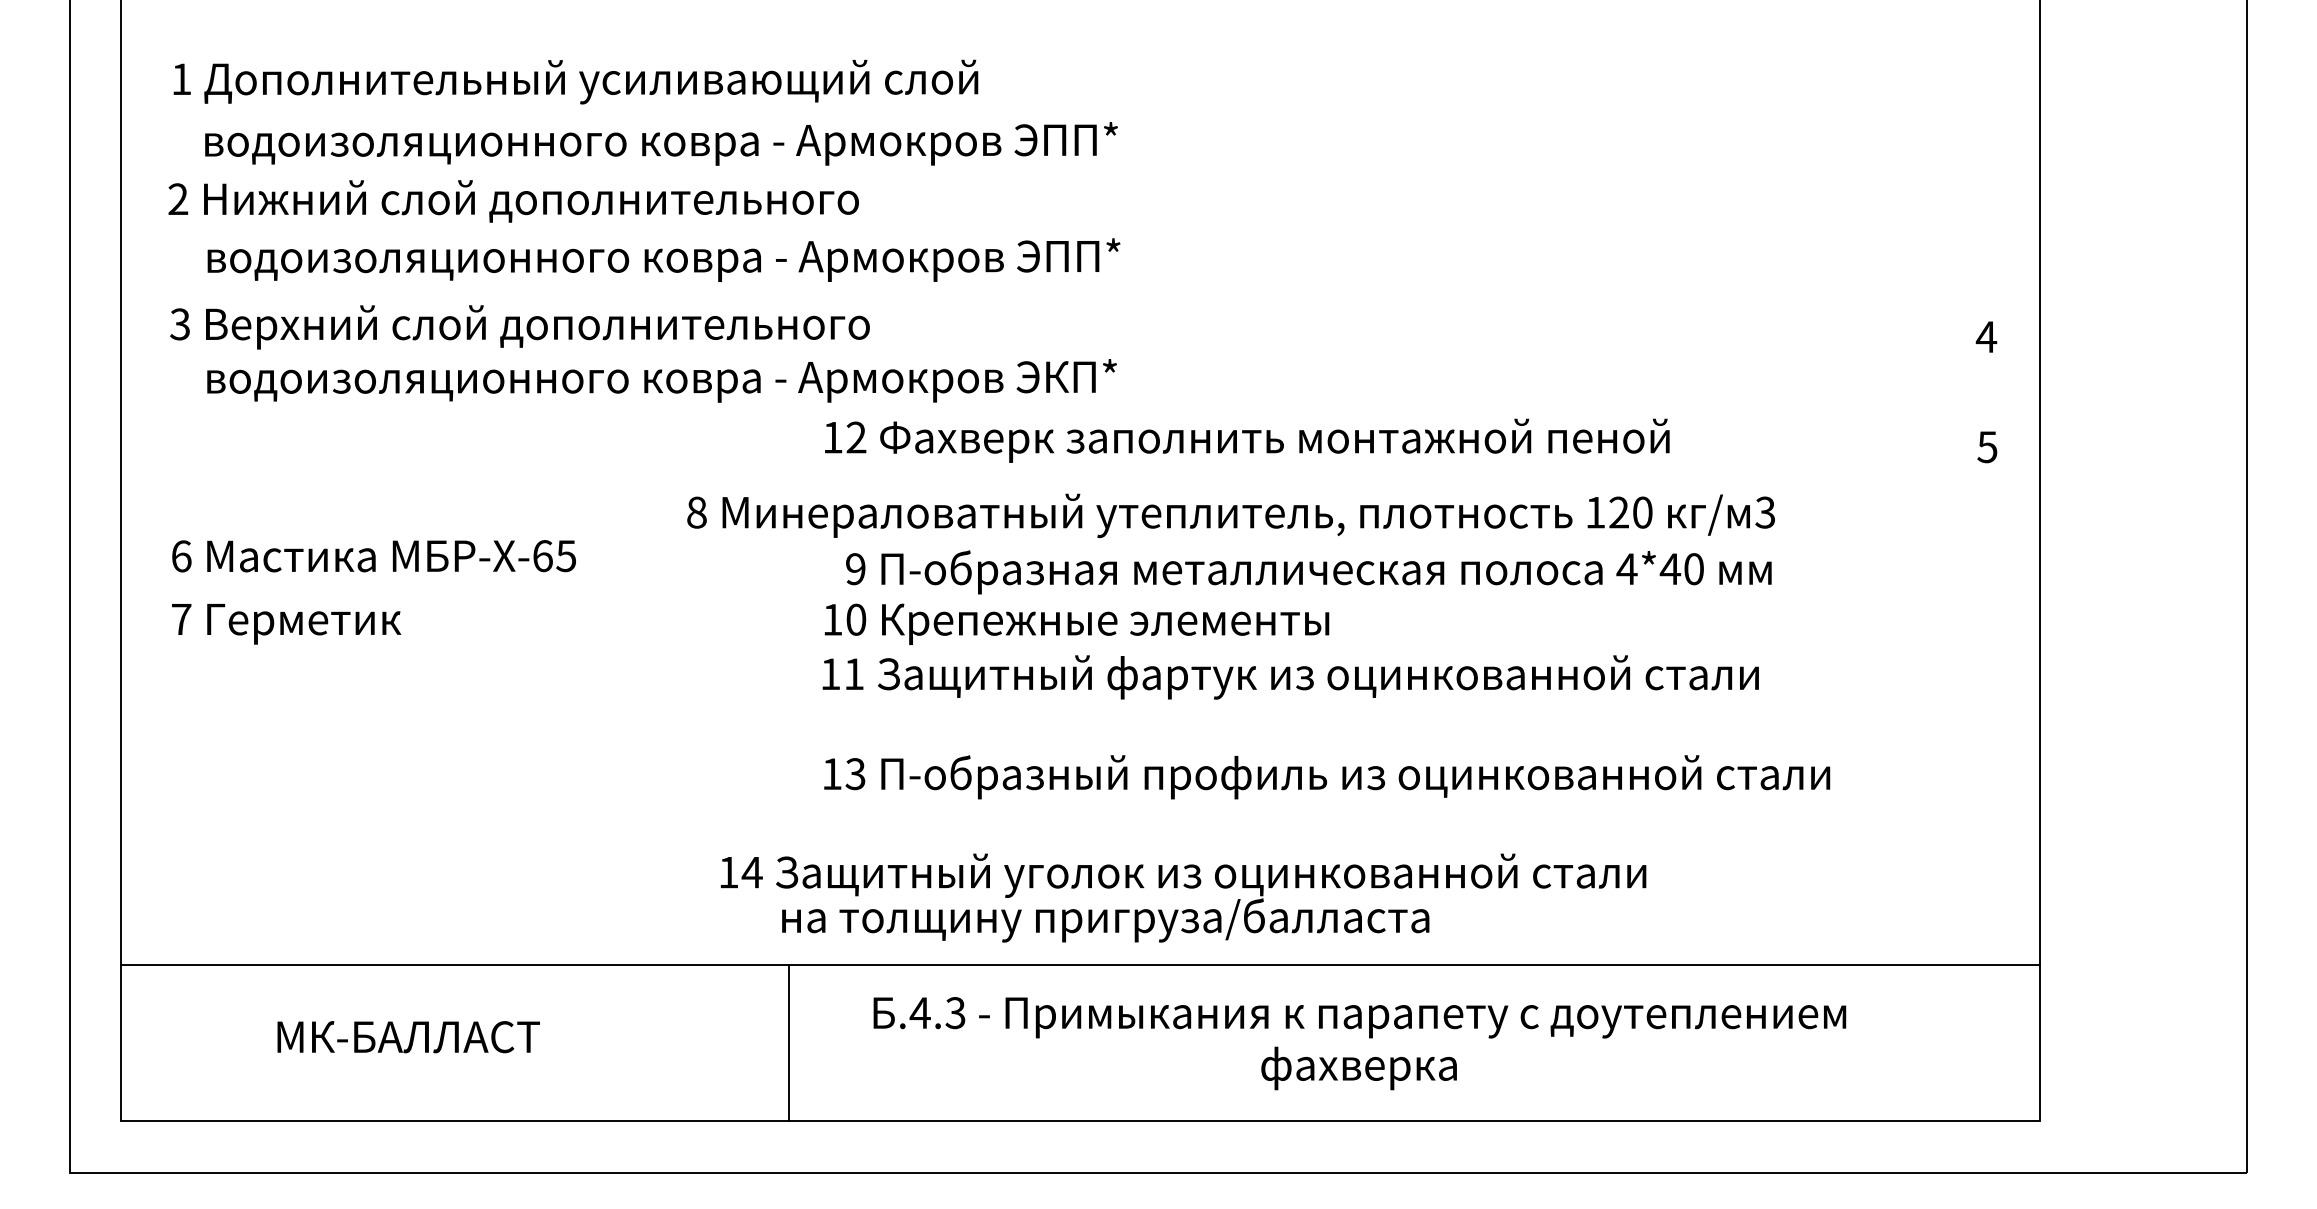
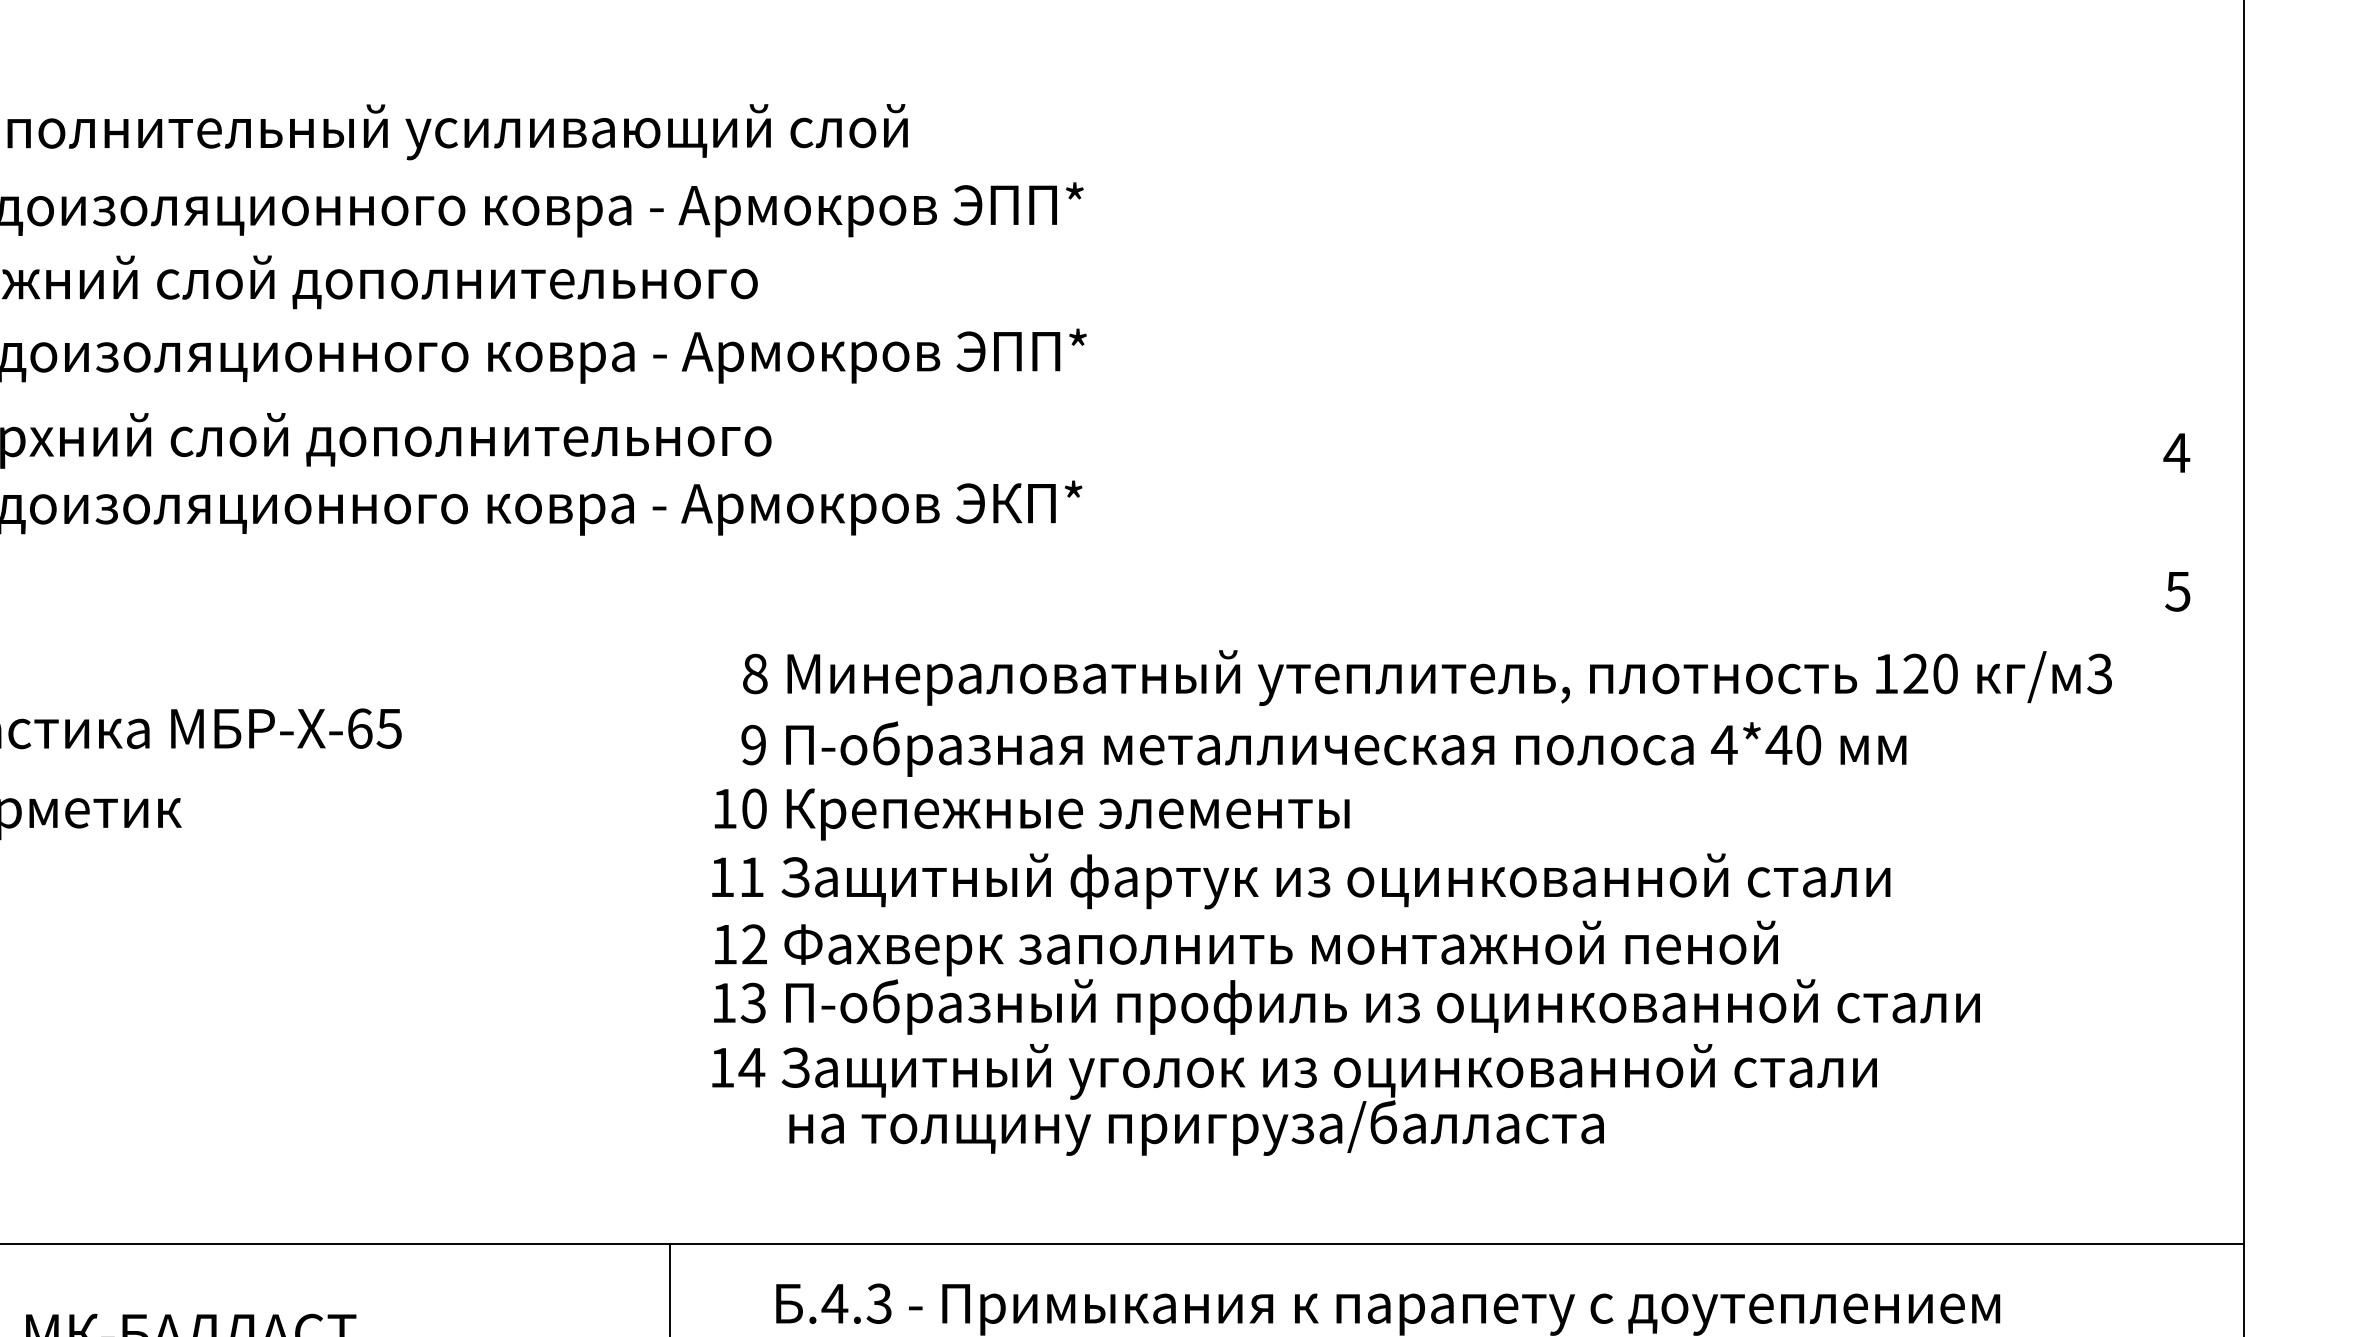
text: (1247, 440) -> (1246, 948), moved
text: (1230, 515) -> (1426, 677), moved
text: (1183, 897) -> (1294, 1099), moved

